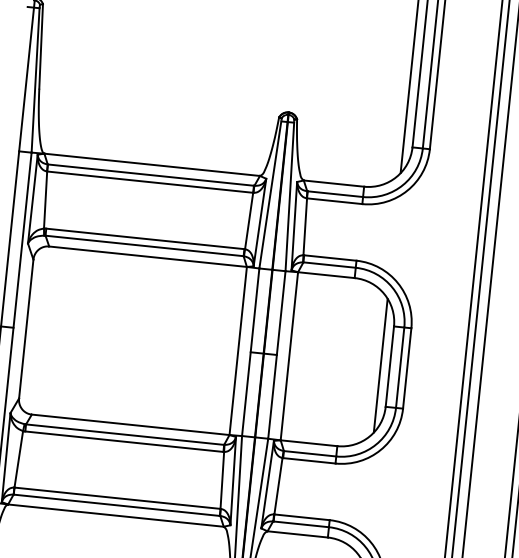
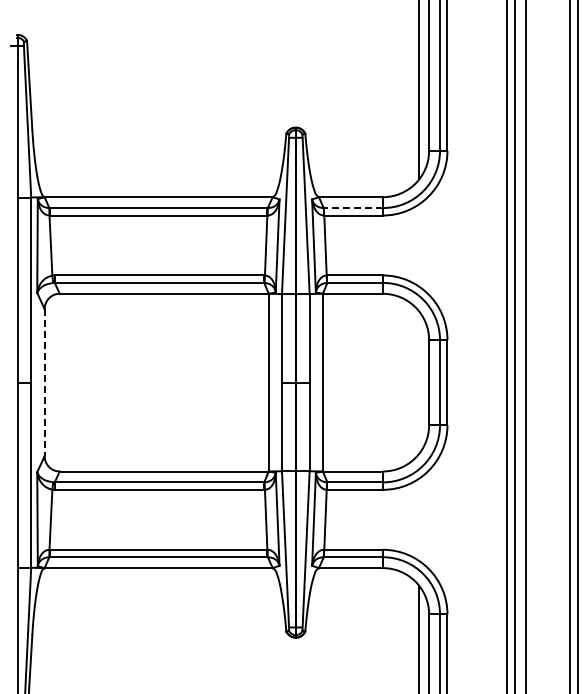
line: (335, 194) -> (353, 208), solid -> dashed
line: (26, 329) -> (44, 383), solid -> dashed
line: (380, 365) -> (419, 382), removed

